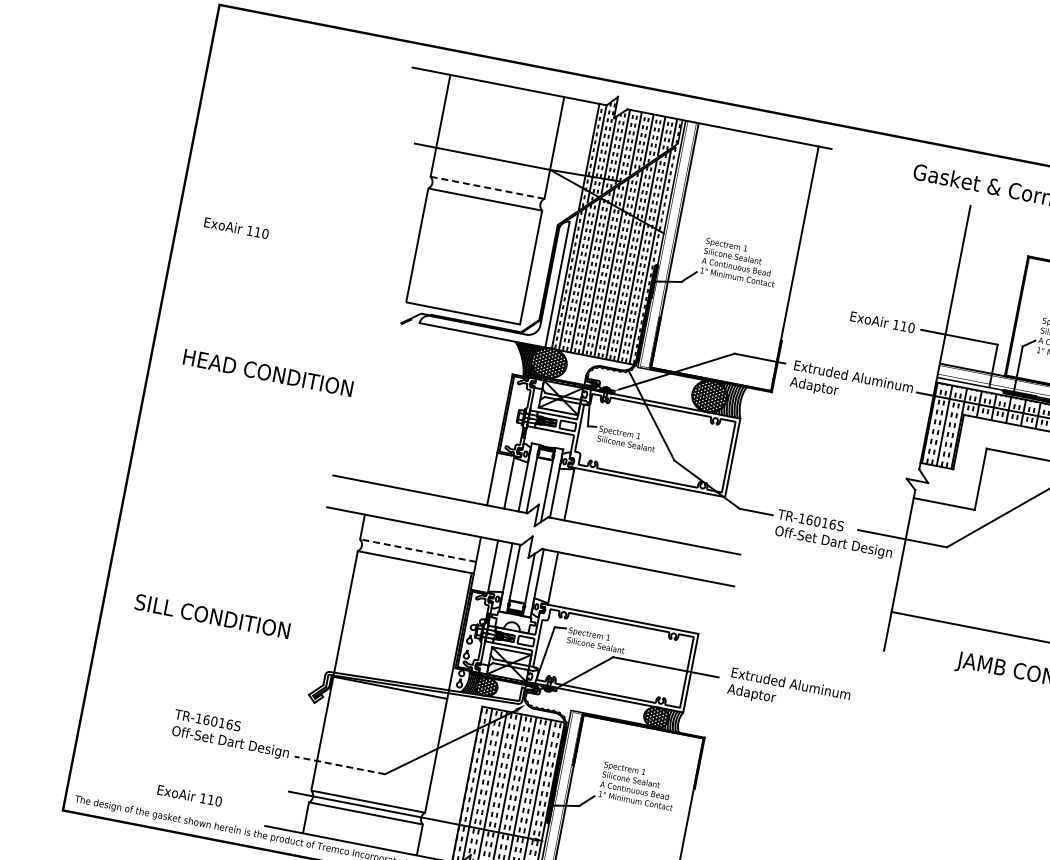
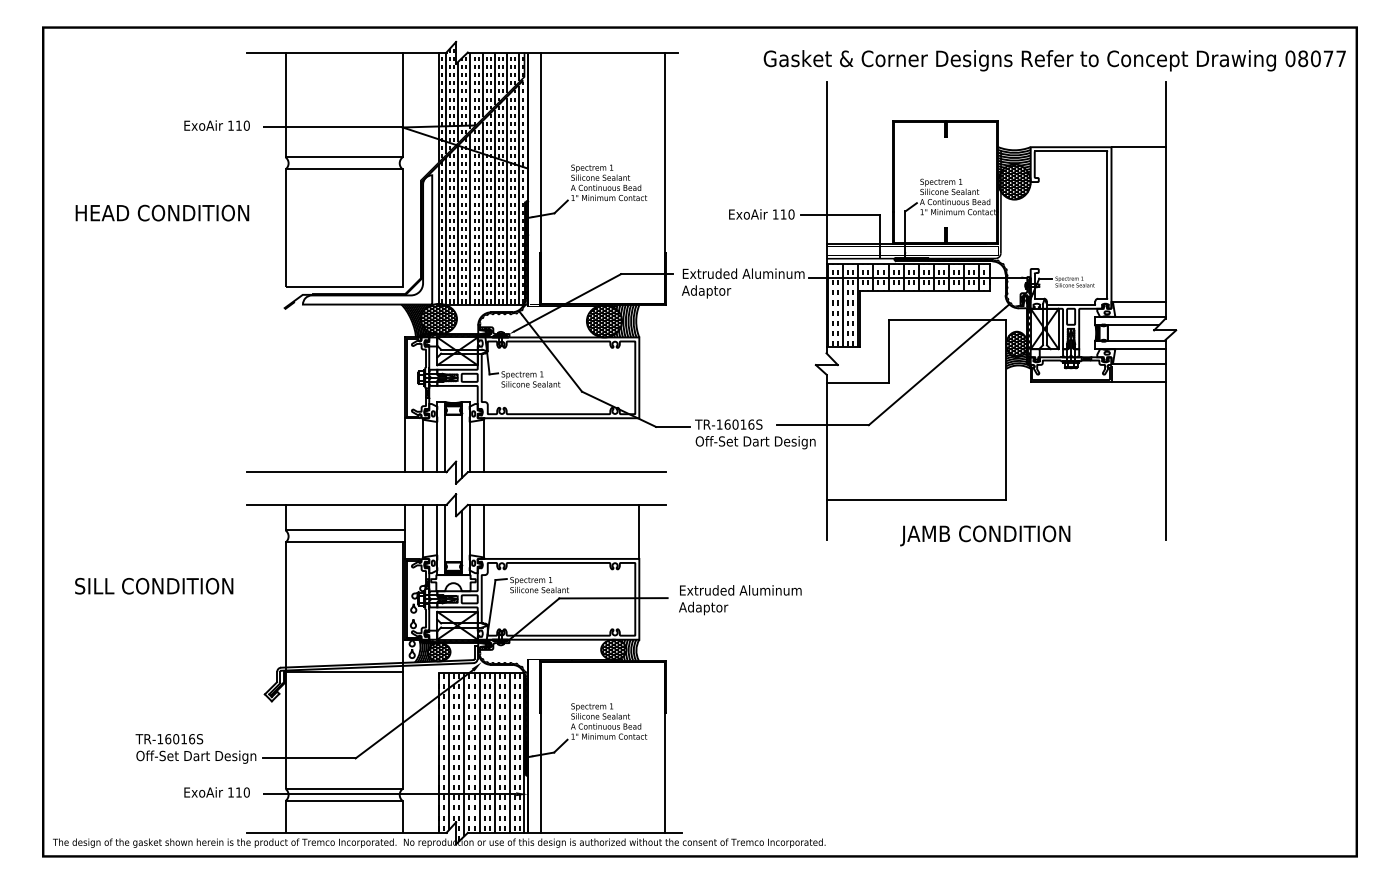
line: (487, 188) -> (344, 157), dashed -> solid
text: (235, 227) -> (216, 125), moved
text: (268, 372) -> (162, 212), moved
line: (418, 550) -> (345, 530), dashed -> solid
line: (703, 607) -> (639, 531), added
text: (212, 616) -> (154, 586), moved
line: (340, 765) -> (309, 758), dashed -> solid
text: (189, 795) -> (216, 792), moved

